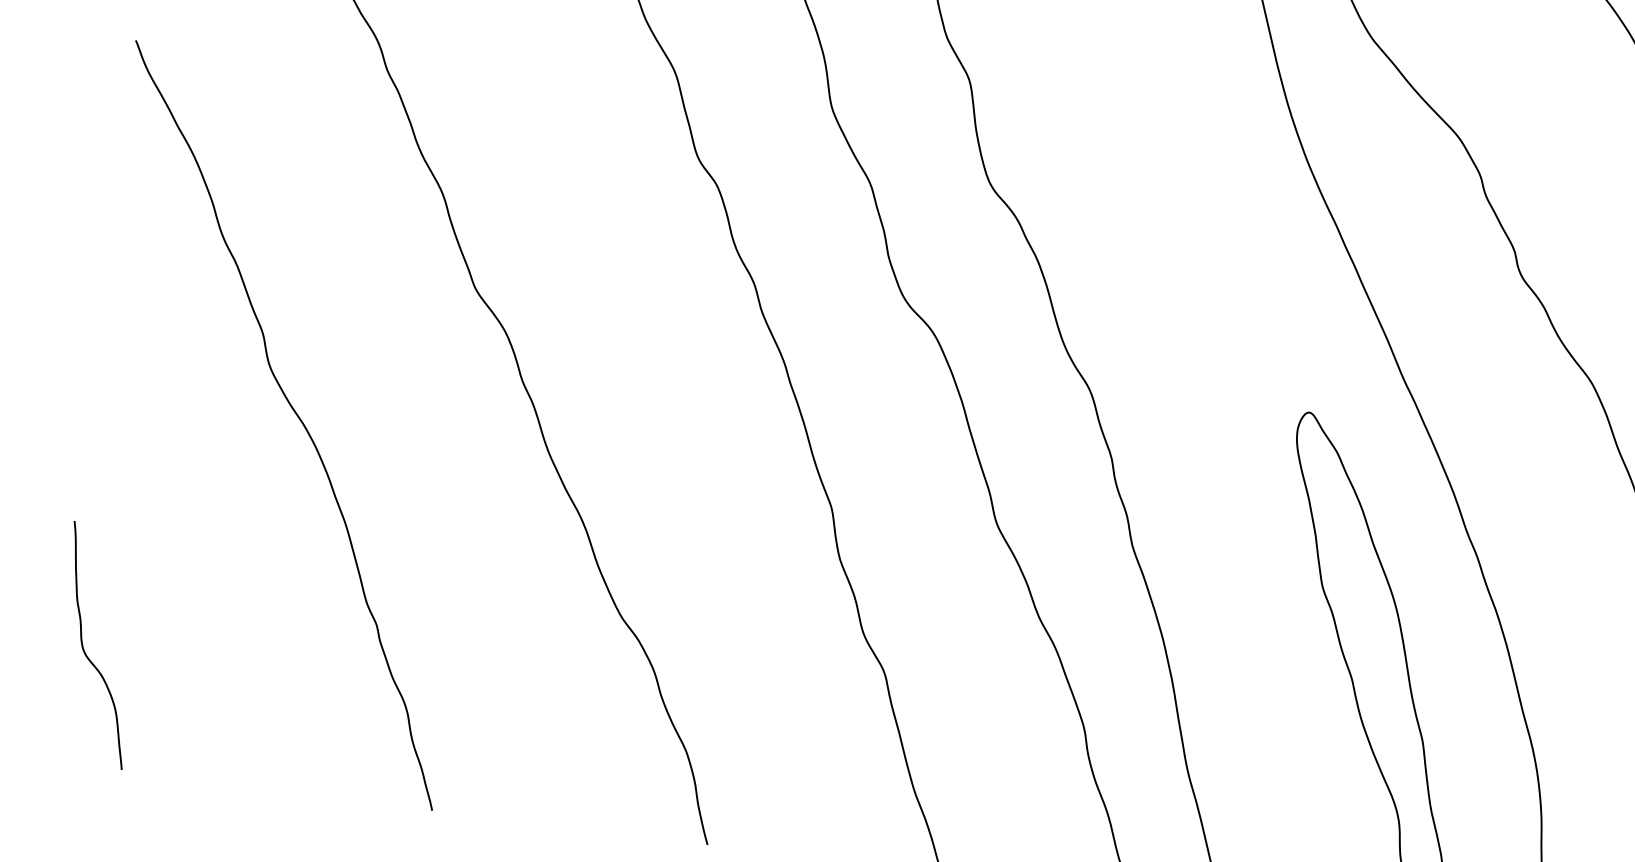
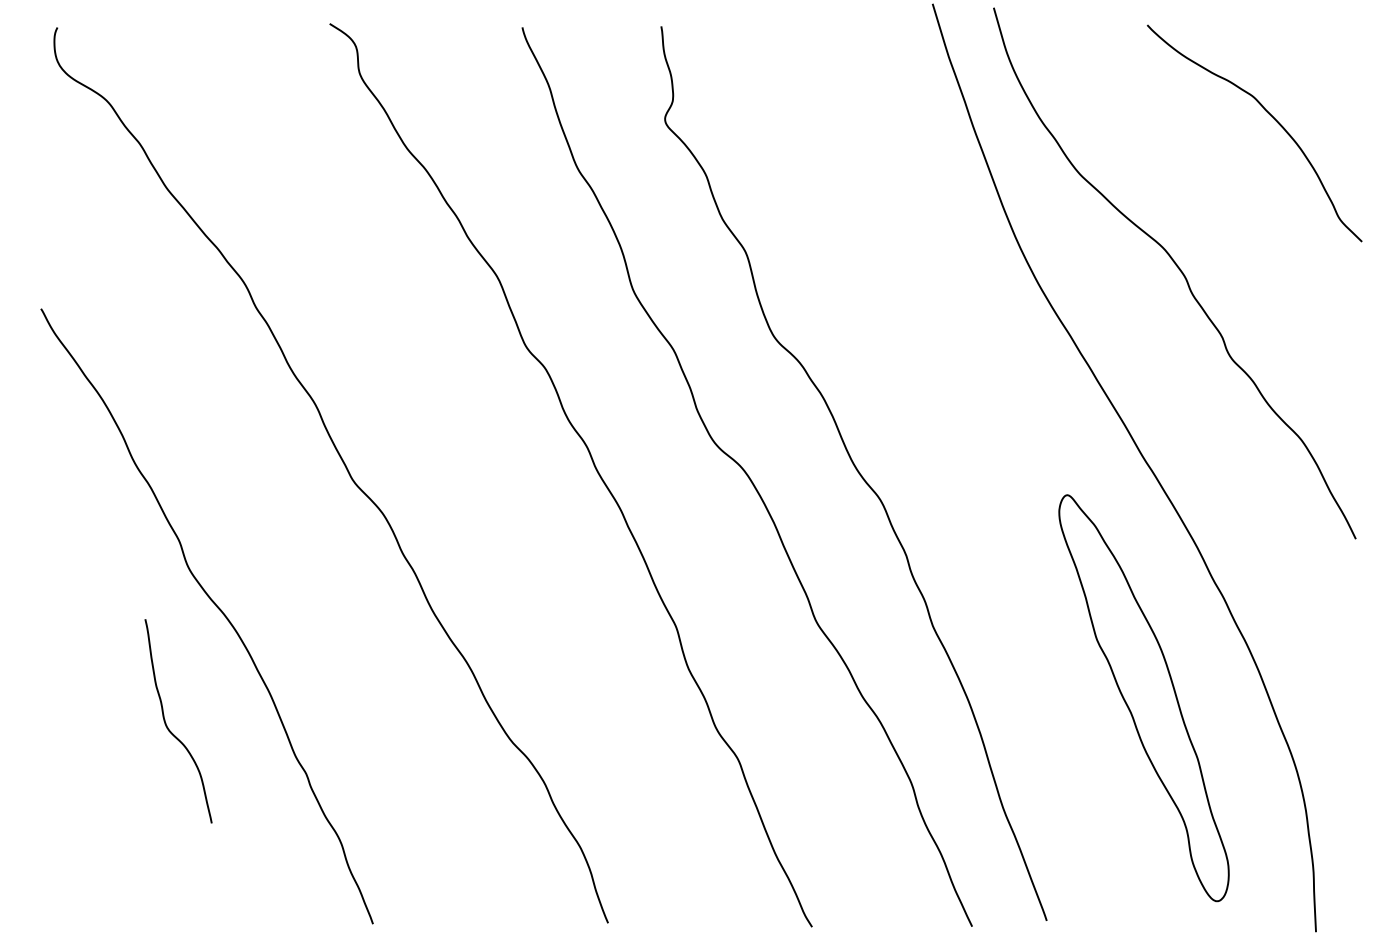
curve: (85, 651) -> (168, 727), moved

